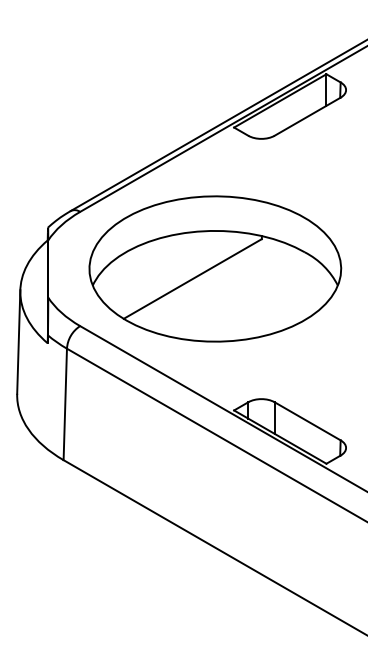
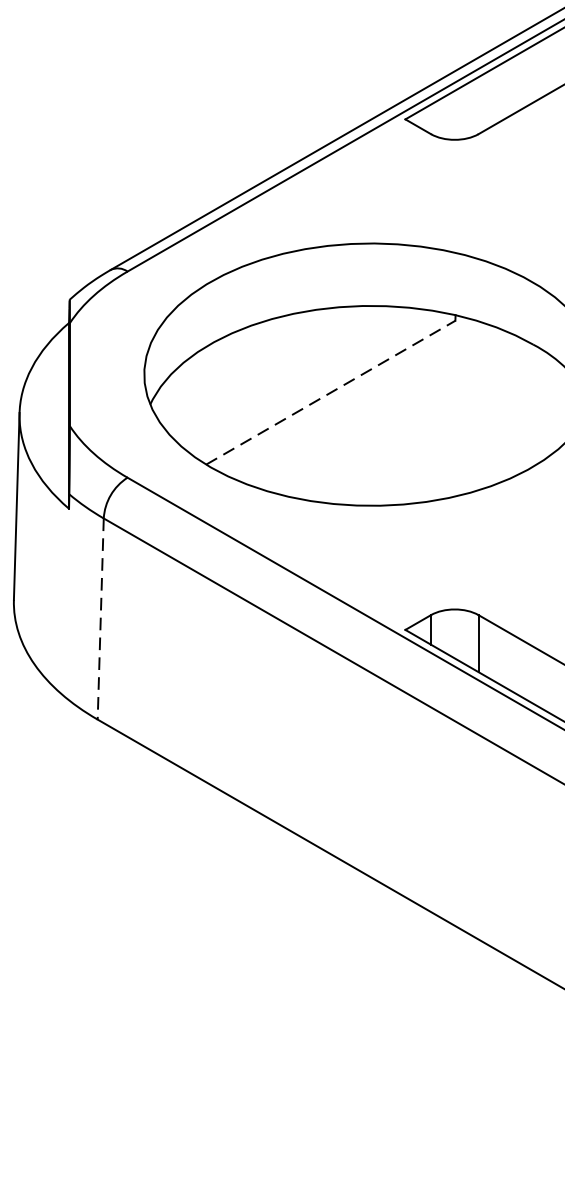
line: (192, 279) -> (330, 393), solid -> dashed
line: (65, 404) -> (101, 619), solid -> dashed

